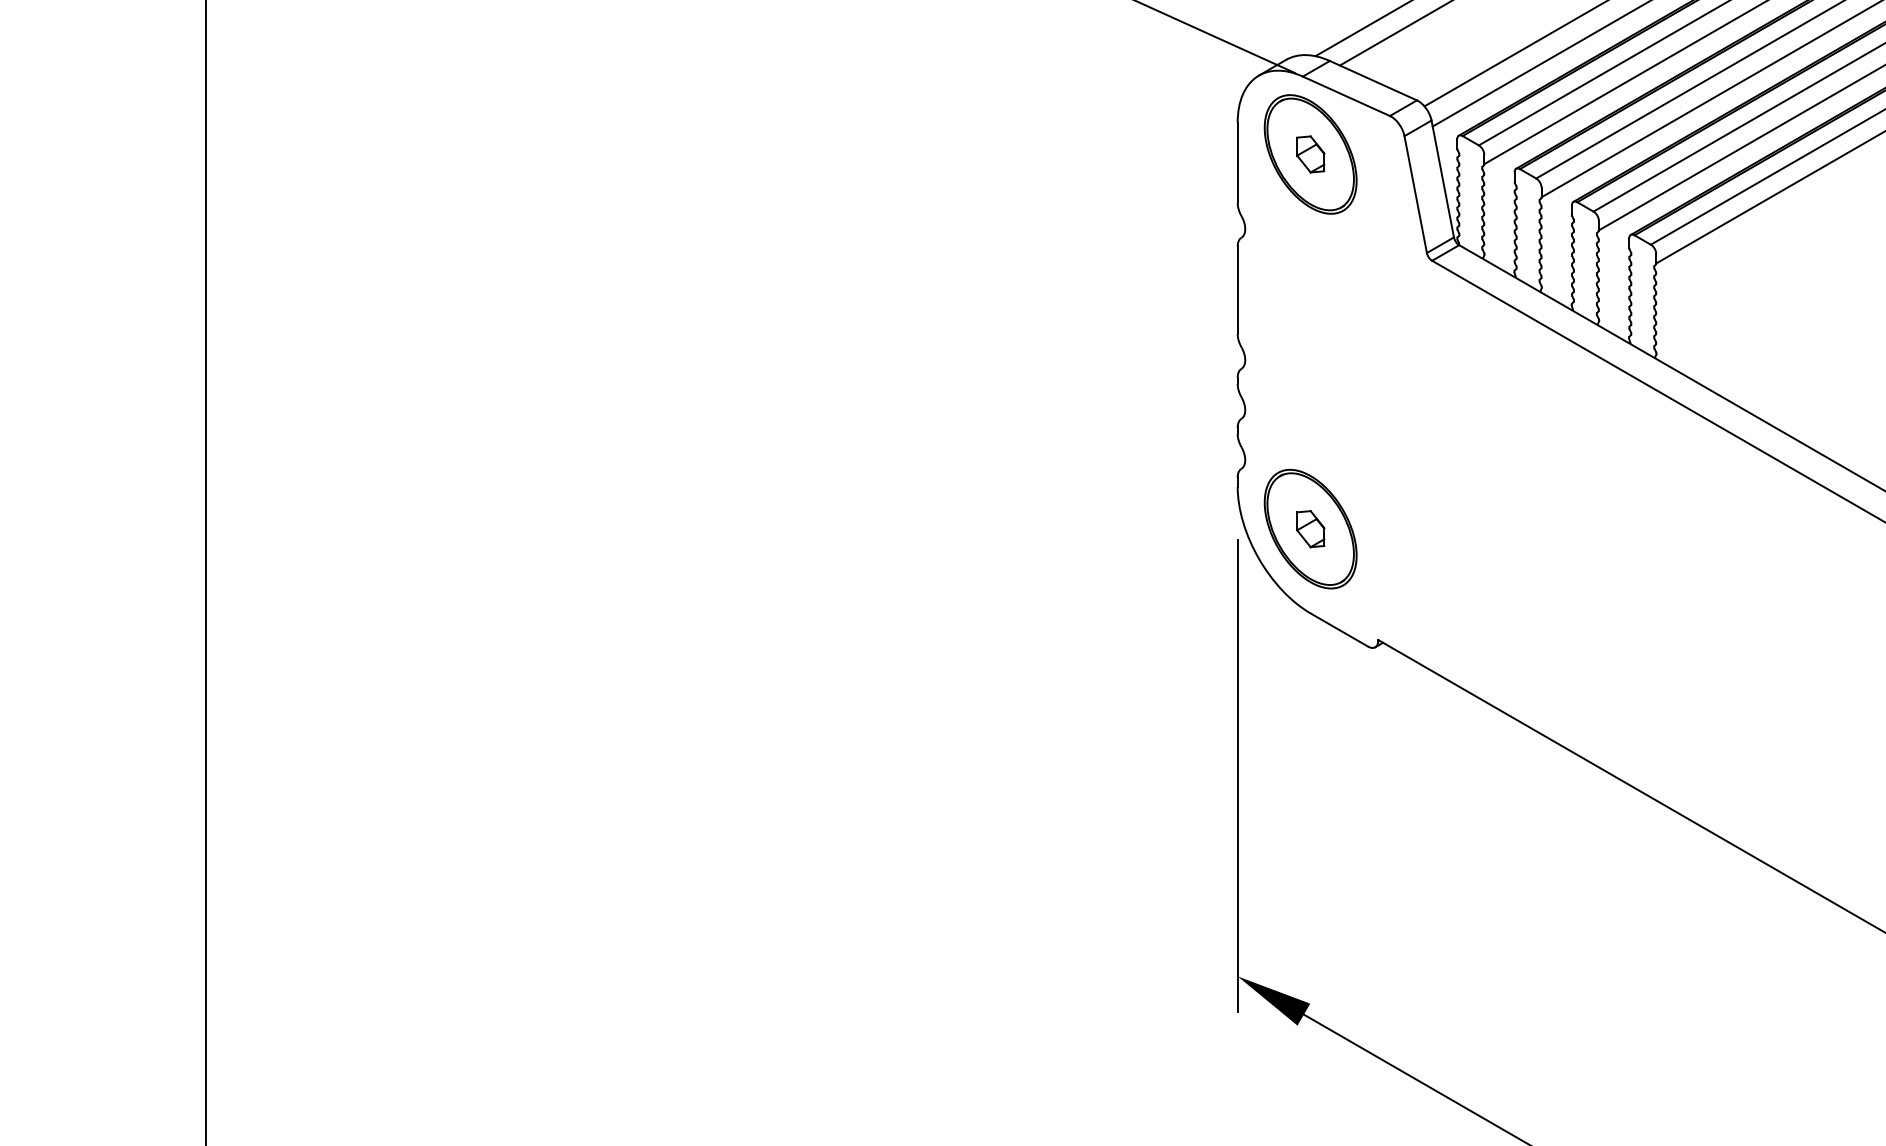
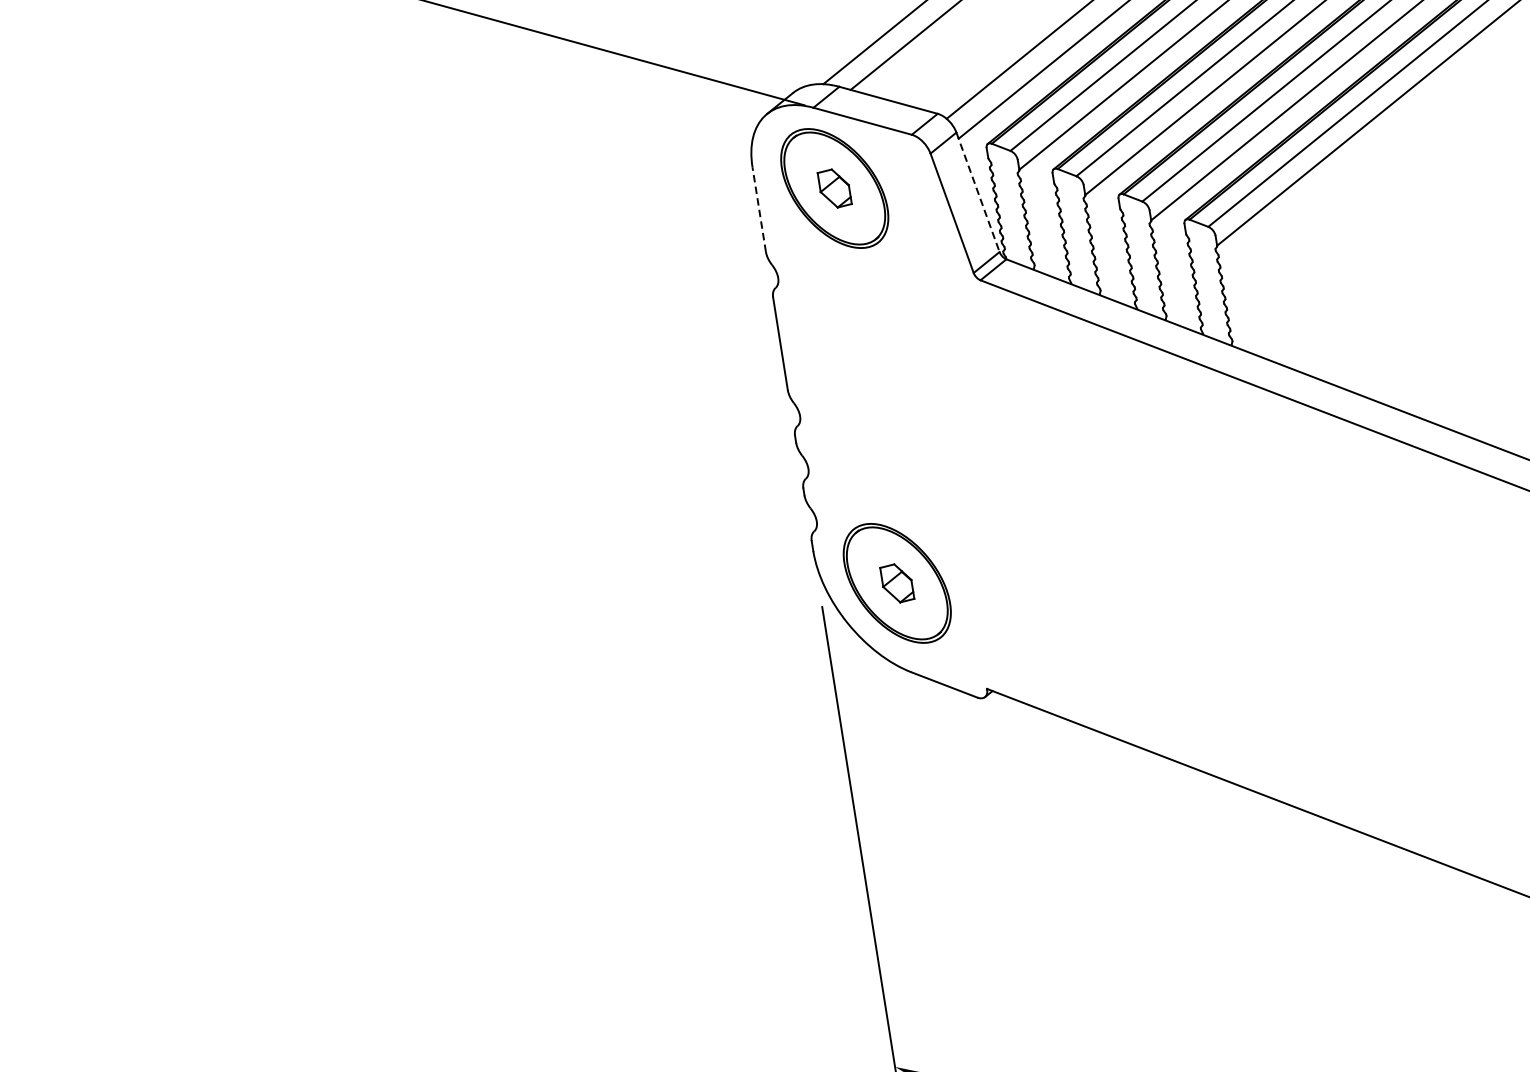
line: (1237, 162) -> (758, 209), solid -> dashed
line: (1442, 179) -> (977, 192), solid -> dashed

